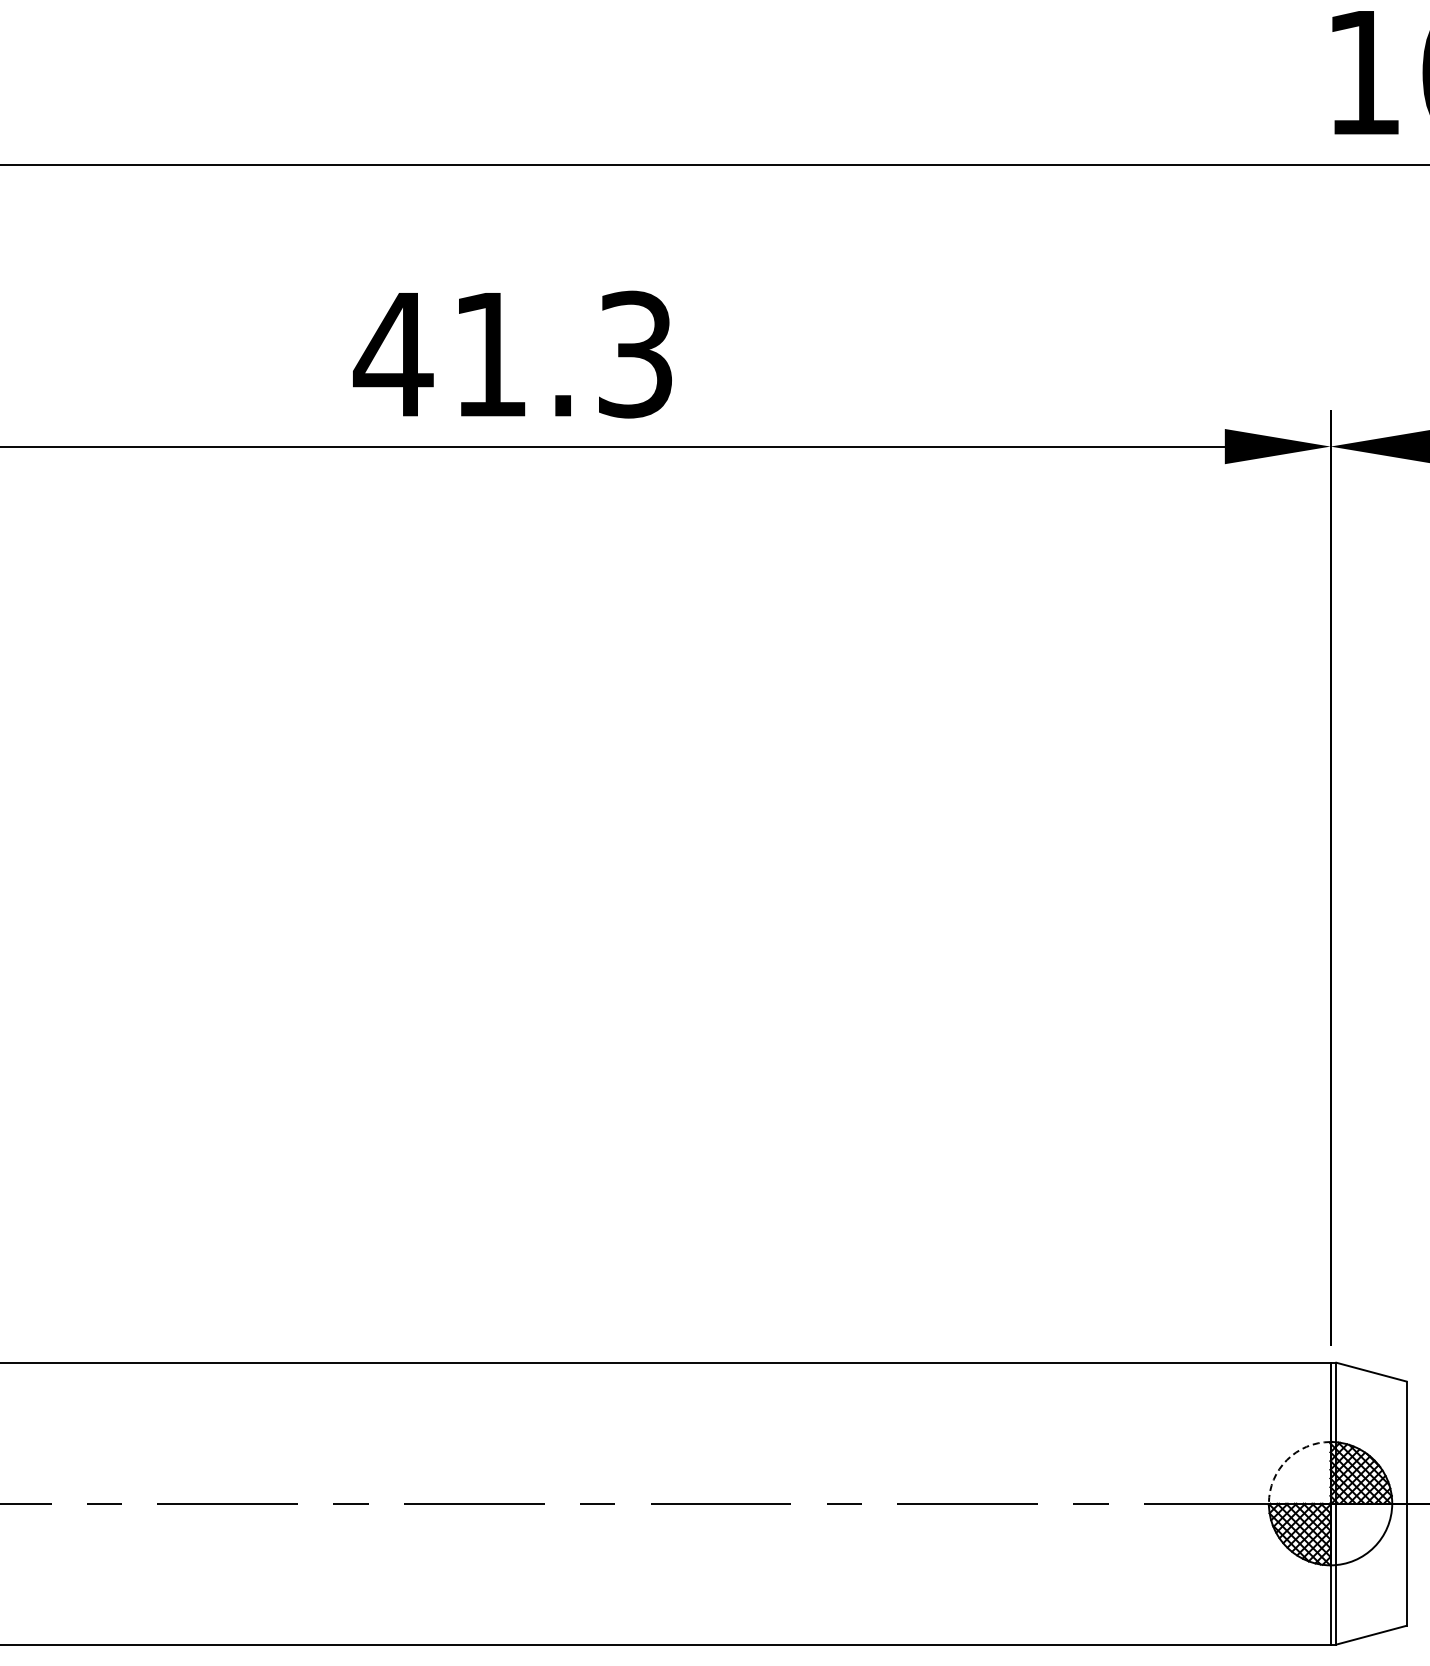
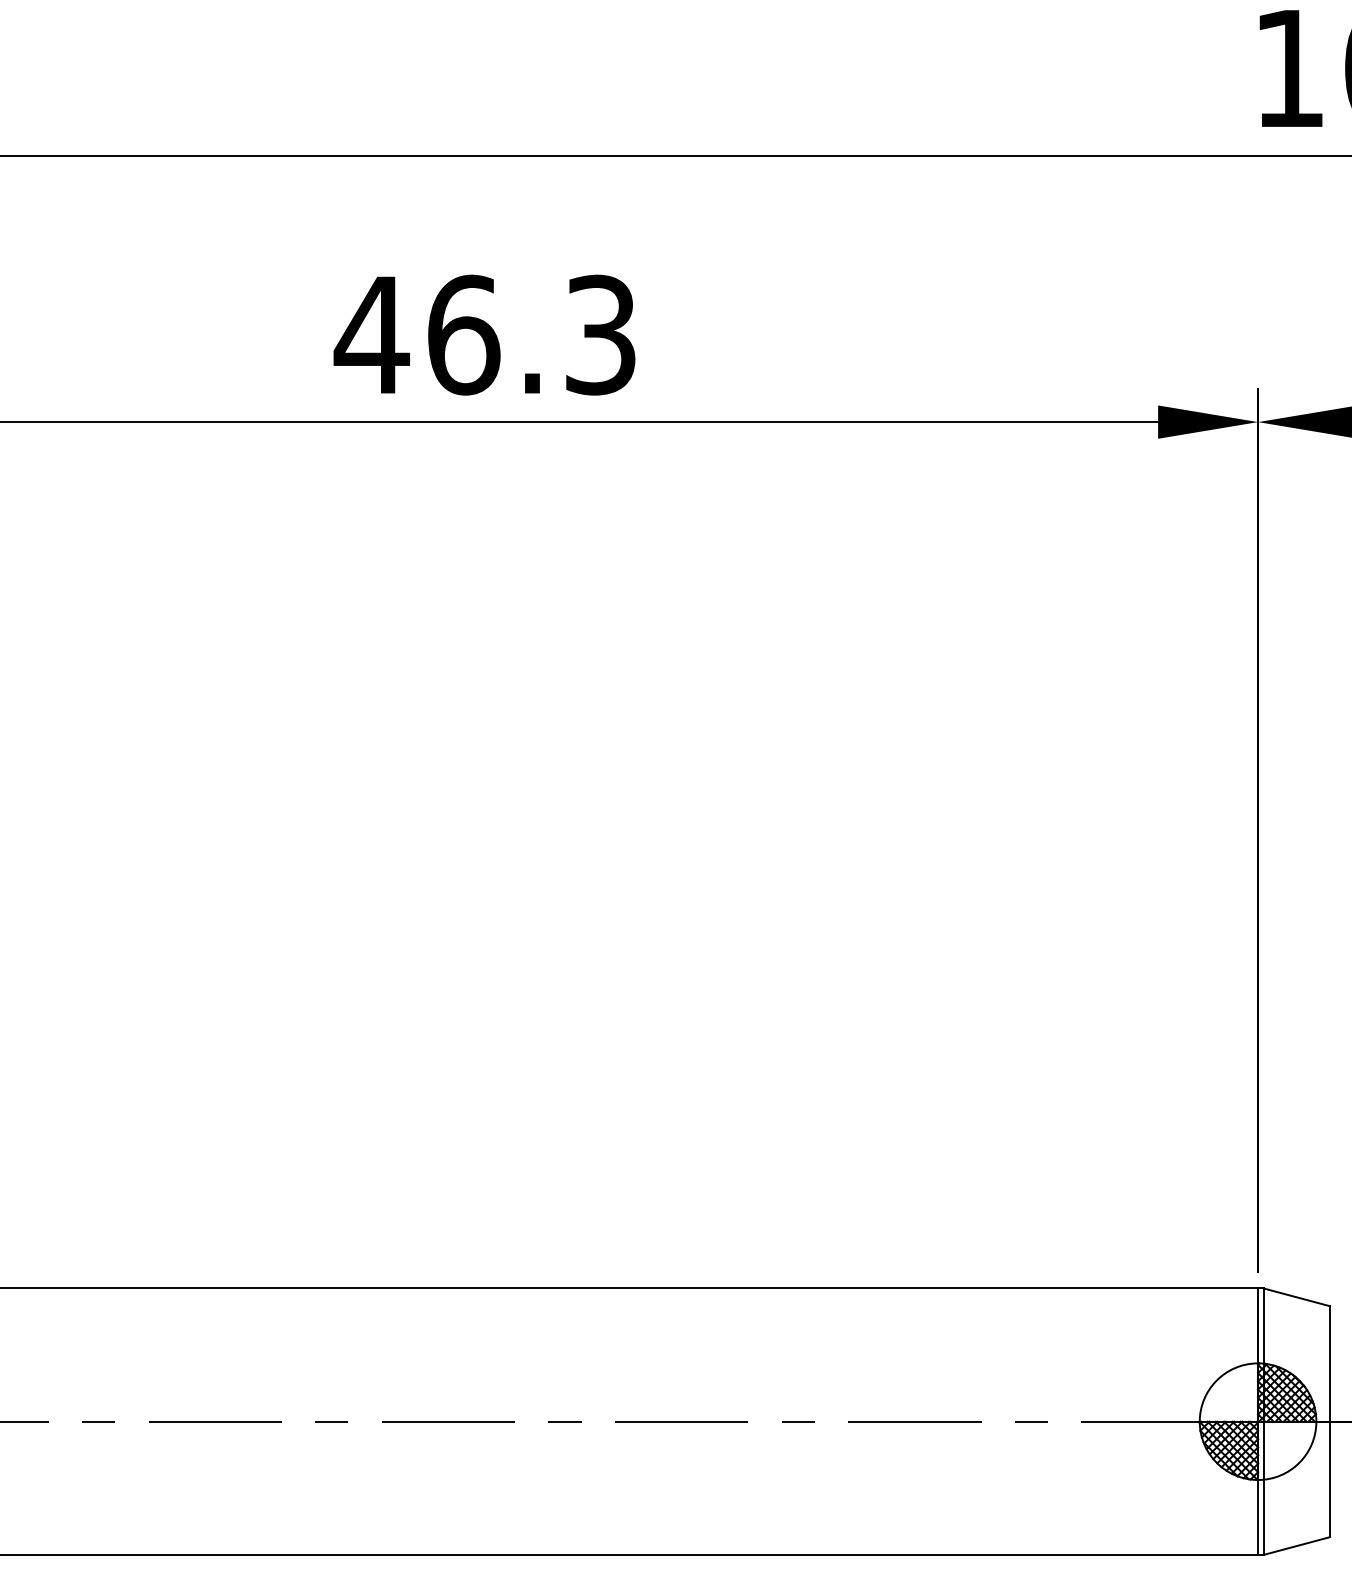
text: (491, 354) -> (464, 335), 41.3 -> 46.3
arc: (1286, 1460) -> (1216, 1380), dashed -> solid

